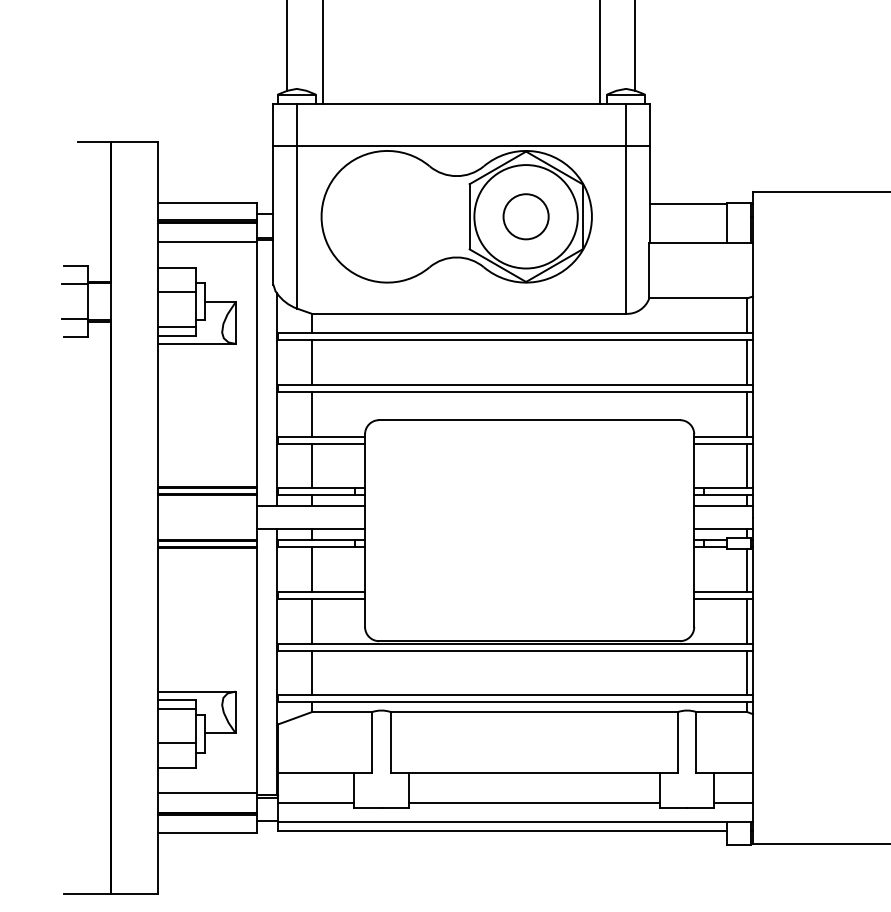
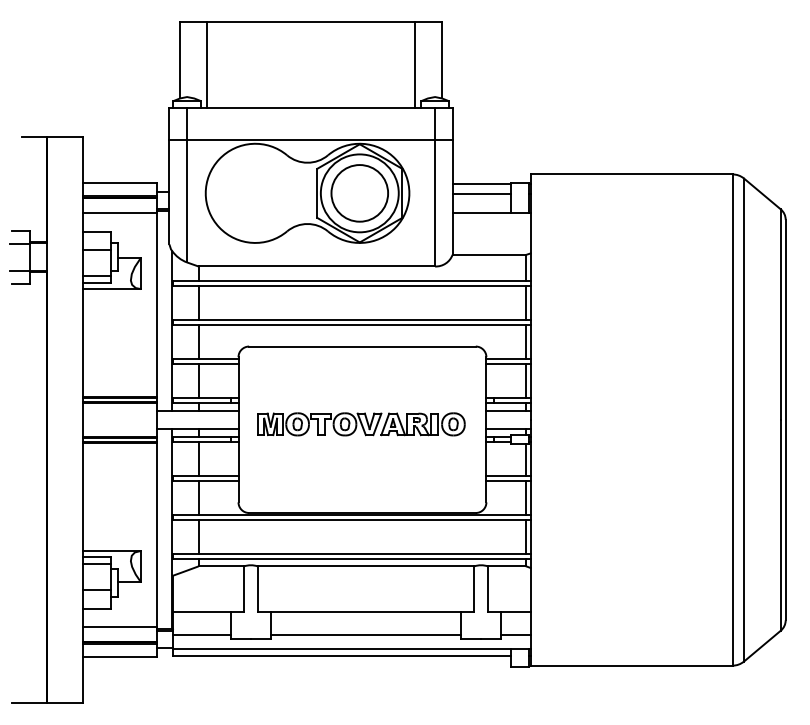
circle: (525, 216) -> (359, 193), size x1.67
line: (687, 216) -> (481, 193), added
part: (528, 523) -> (361, 424), added

